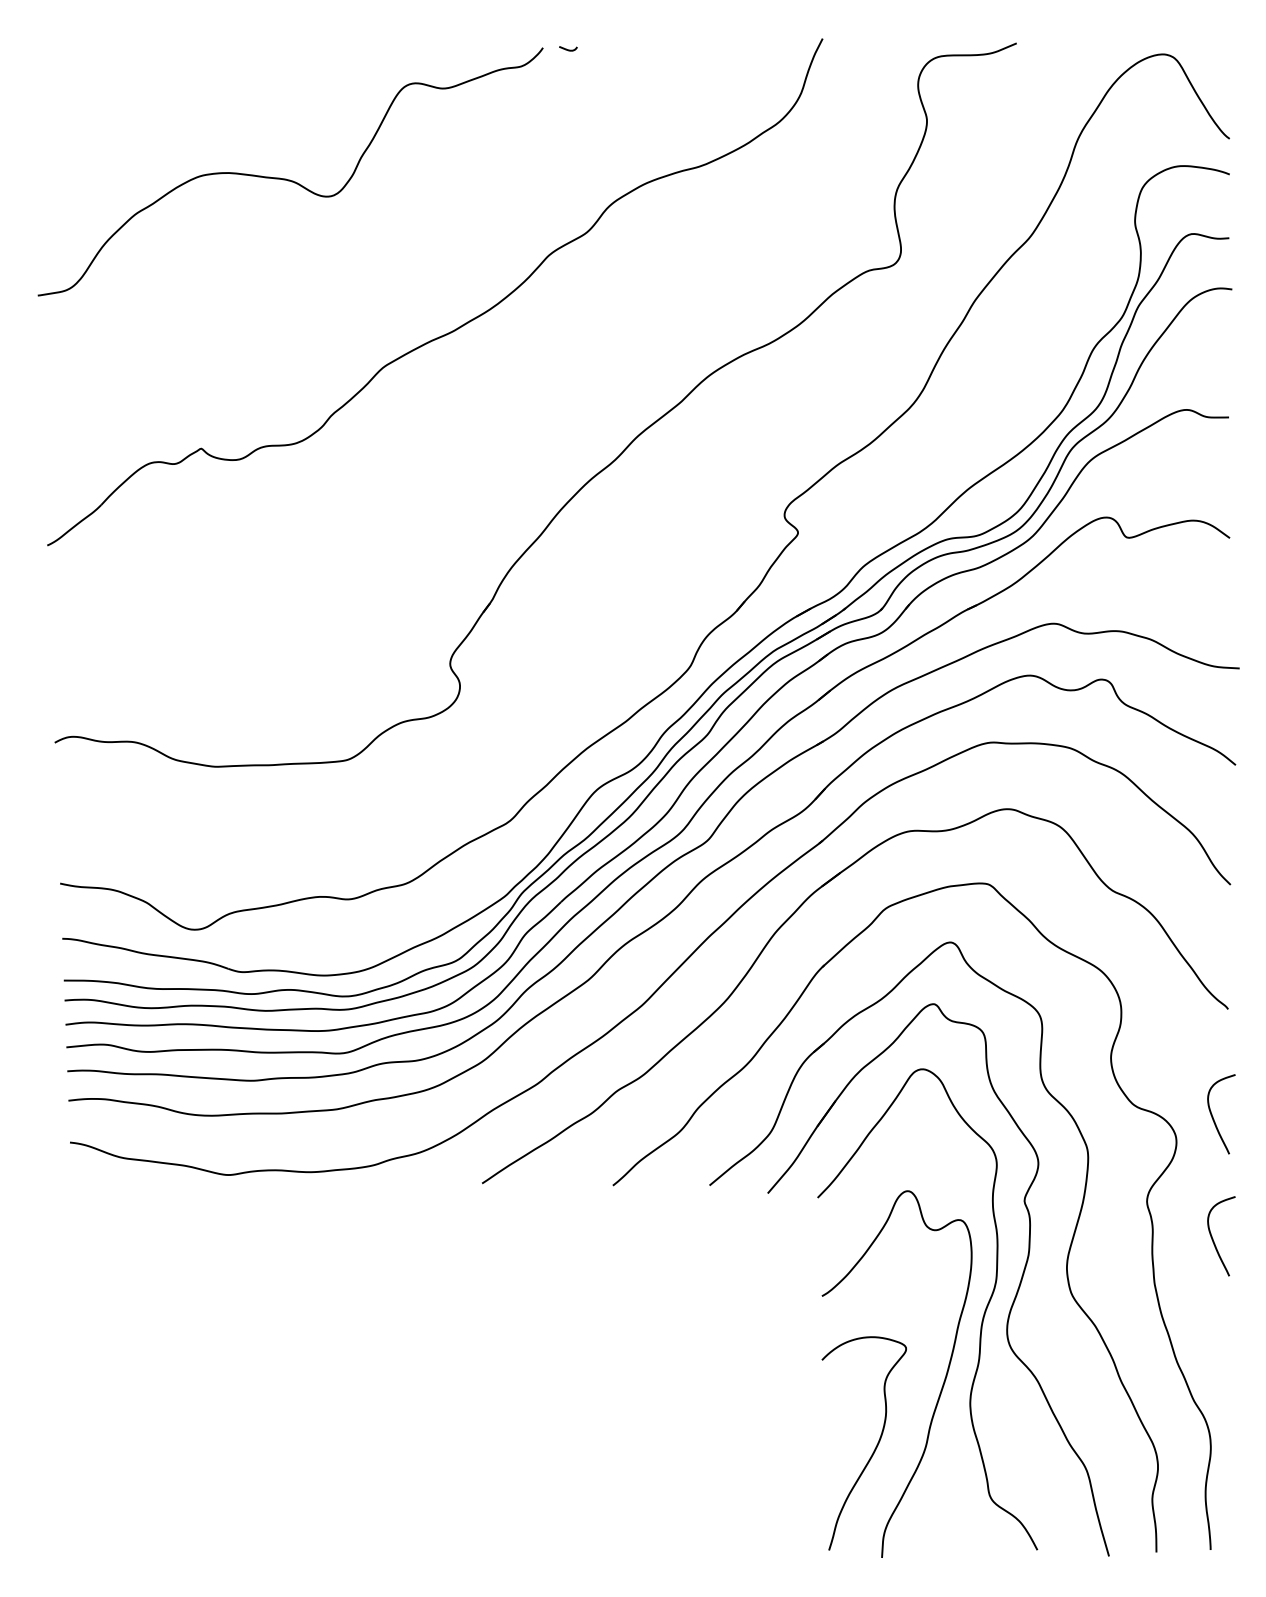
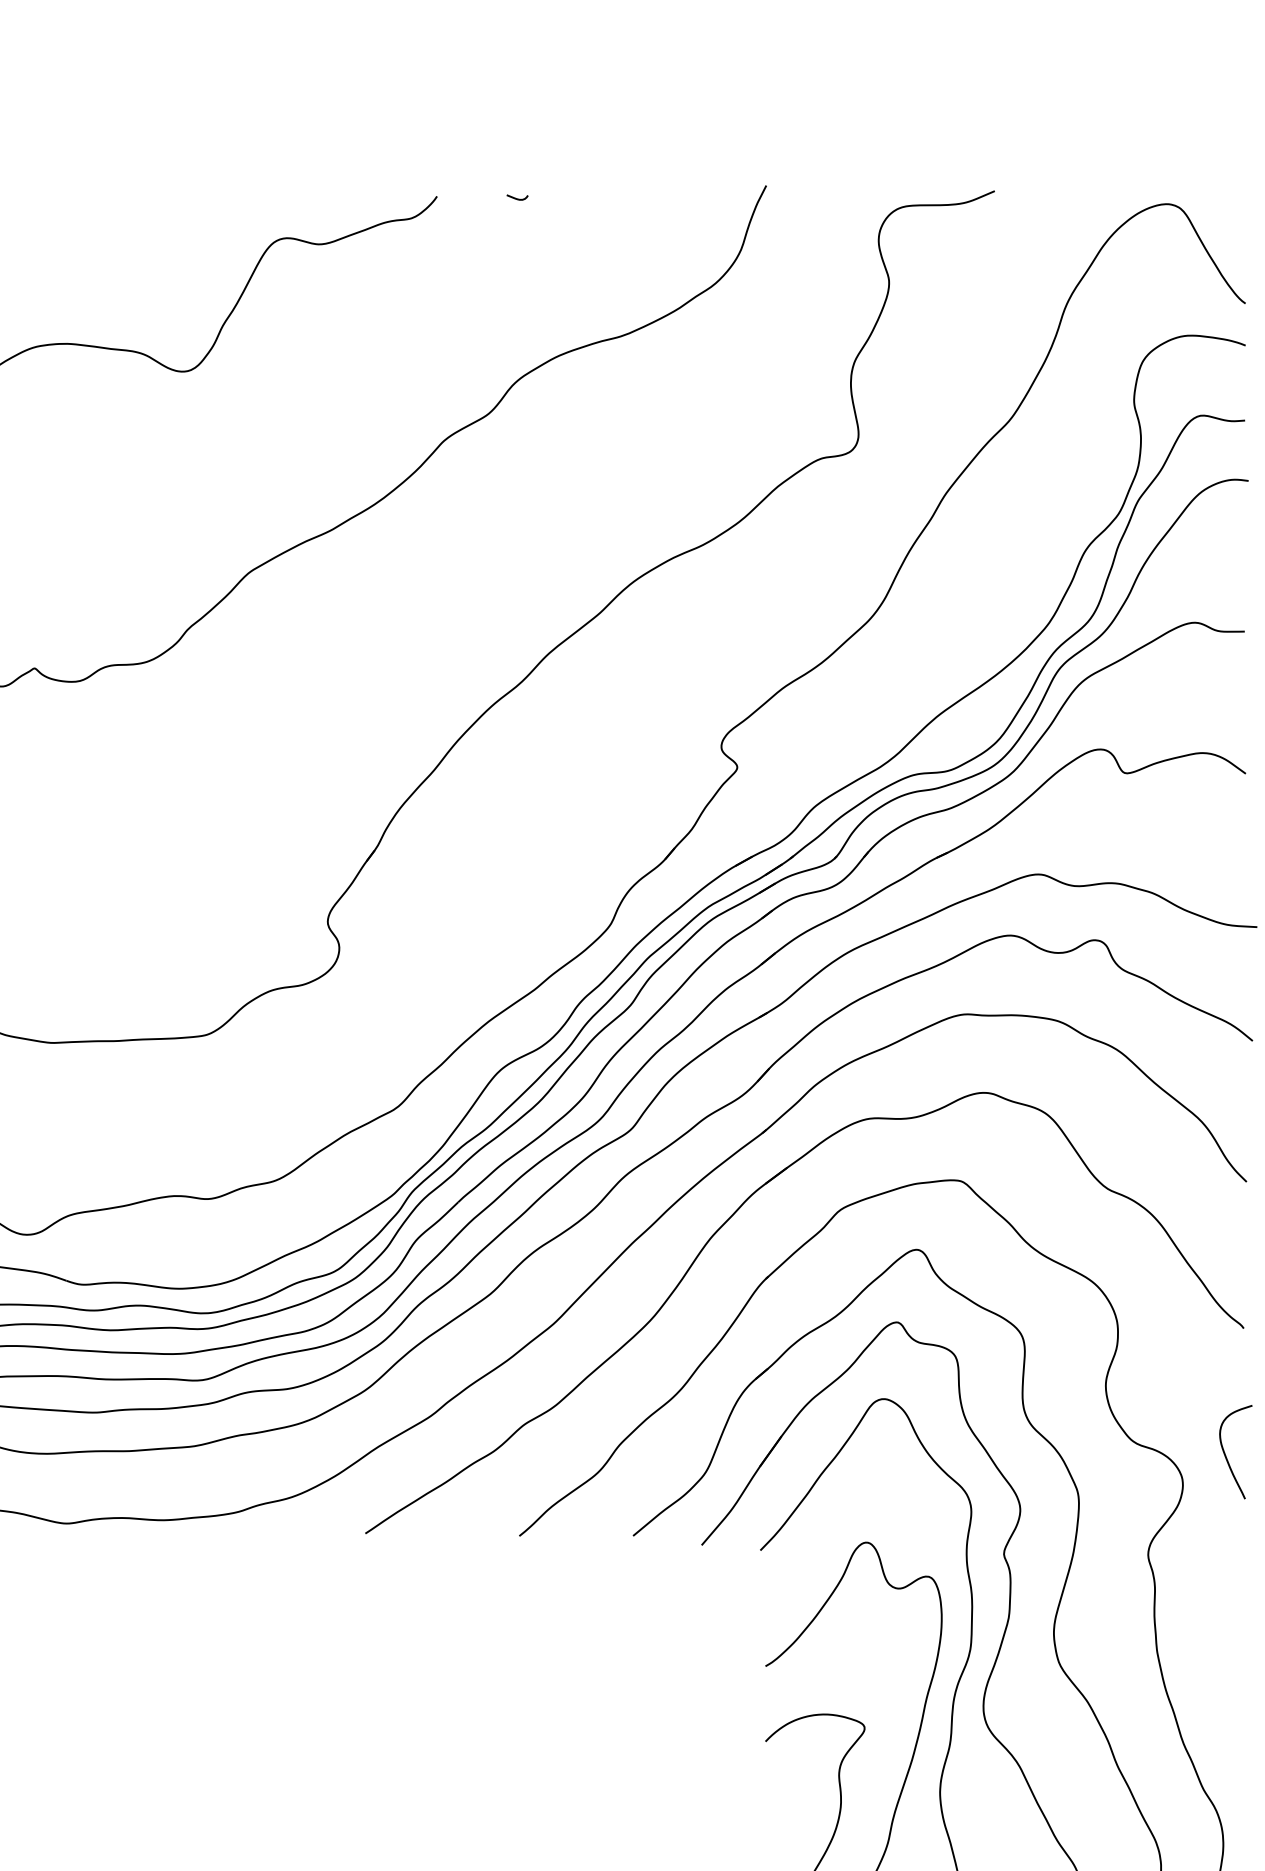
curve: (568, 49) -> (517, 198), moved
curve: (1213, 1238) -> (1226, 1598), removed

